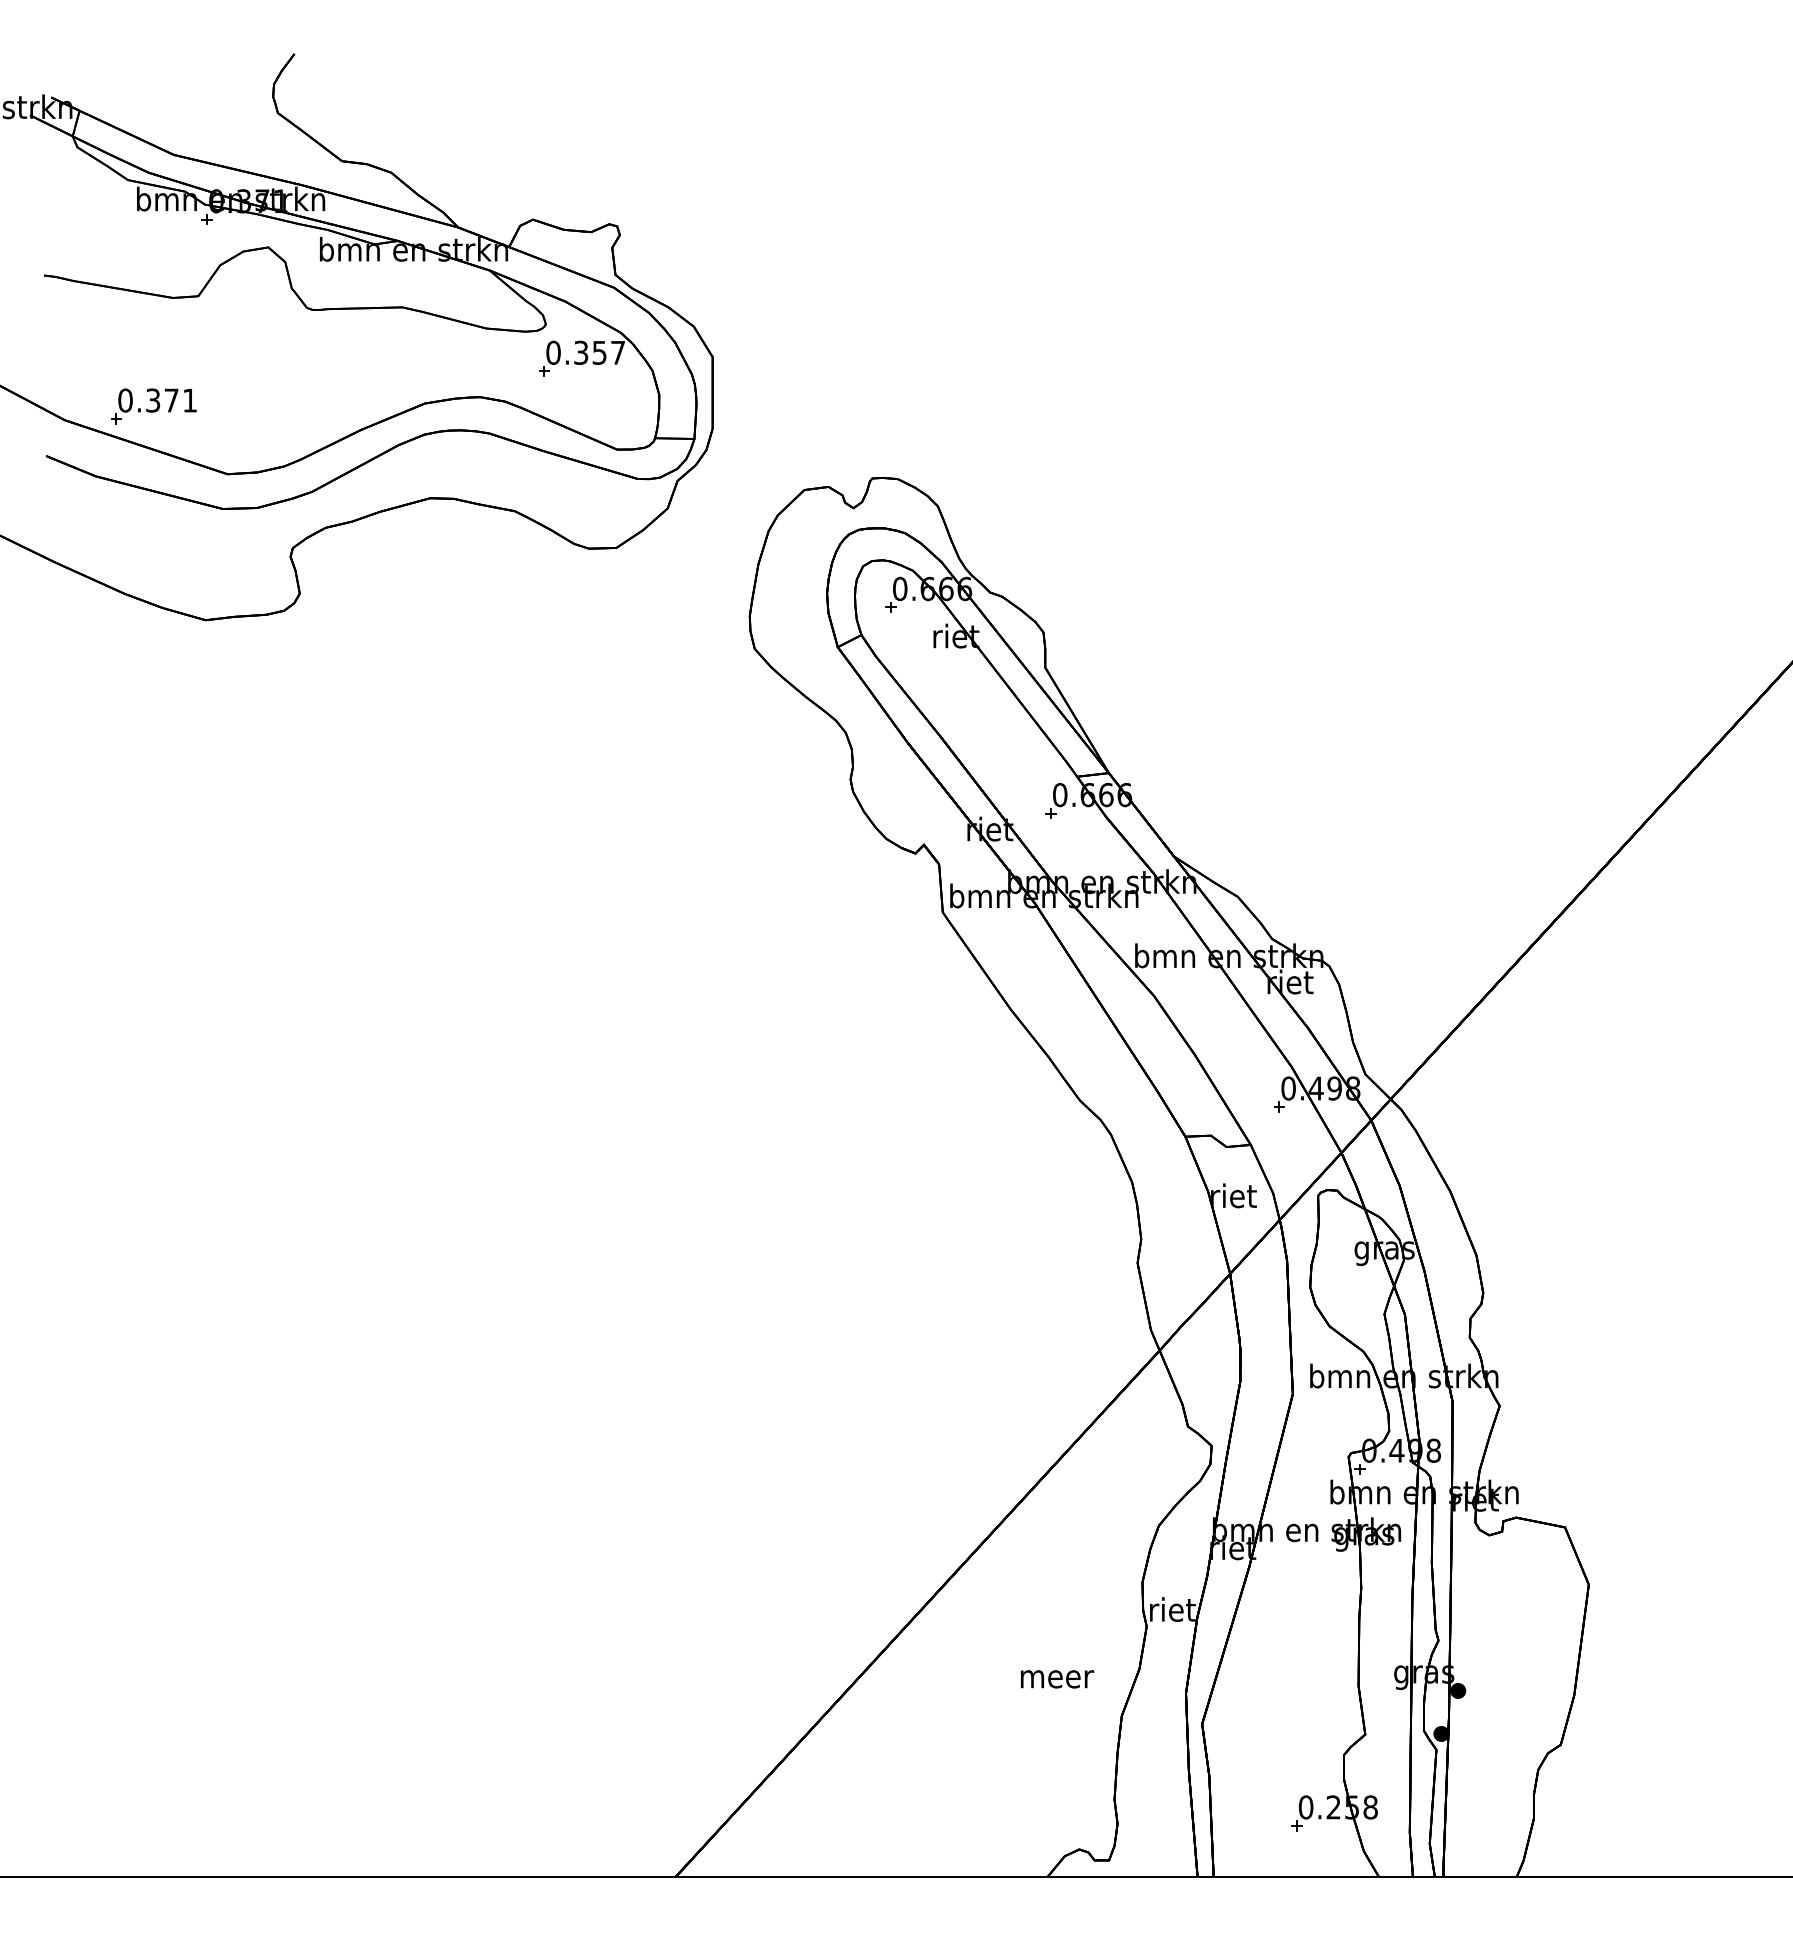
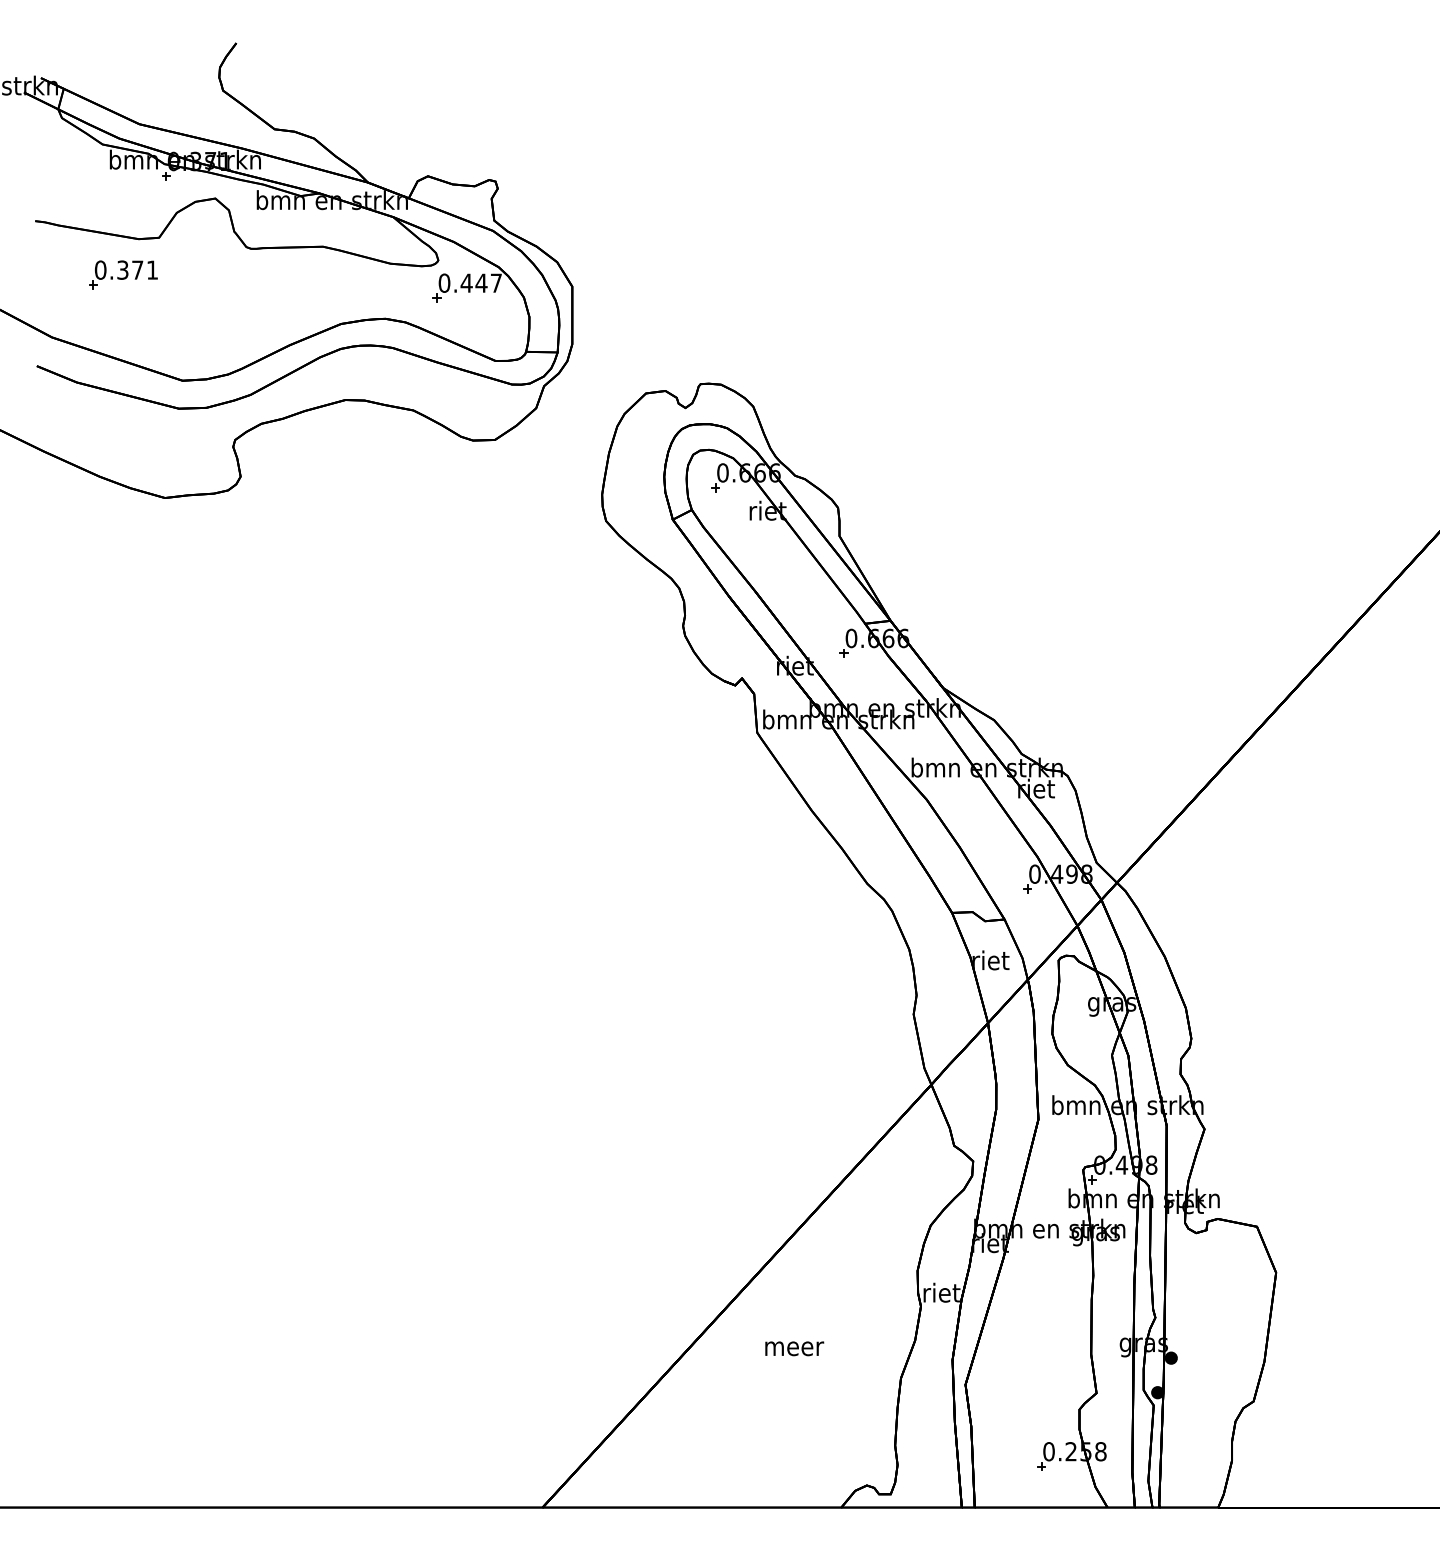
text: (590, 352) -> (474, 282), 0.357 -> 0.447
part: (153, 406) -> (123, 274), moved
text: (1057, 1679) -> (794, 1348), moved

